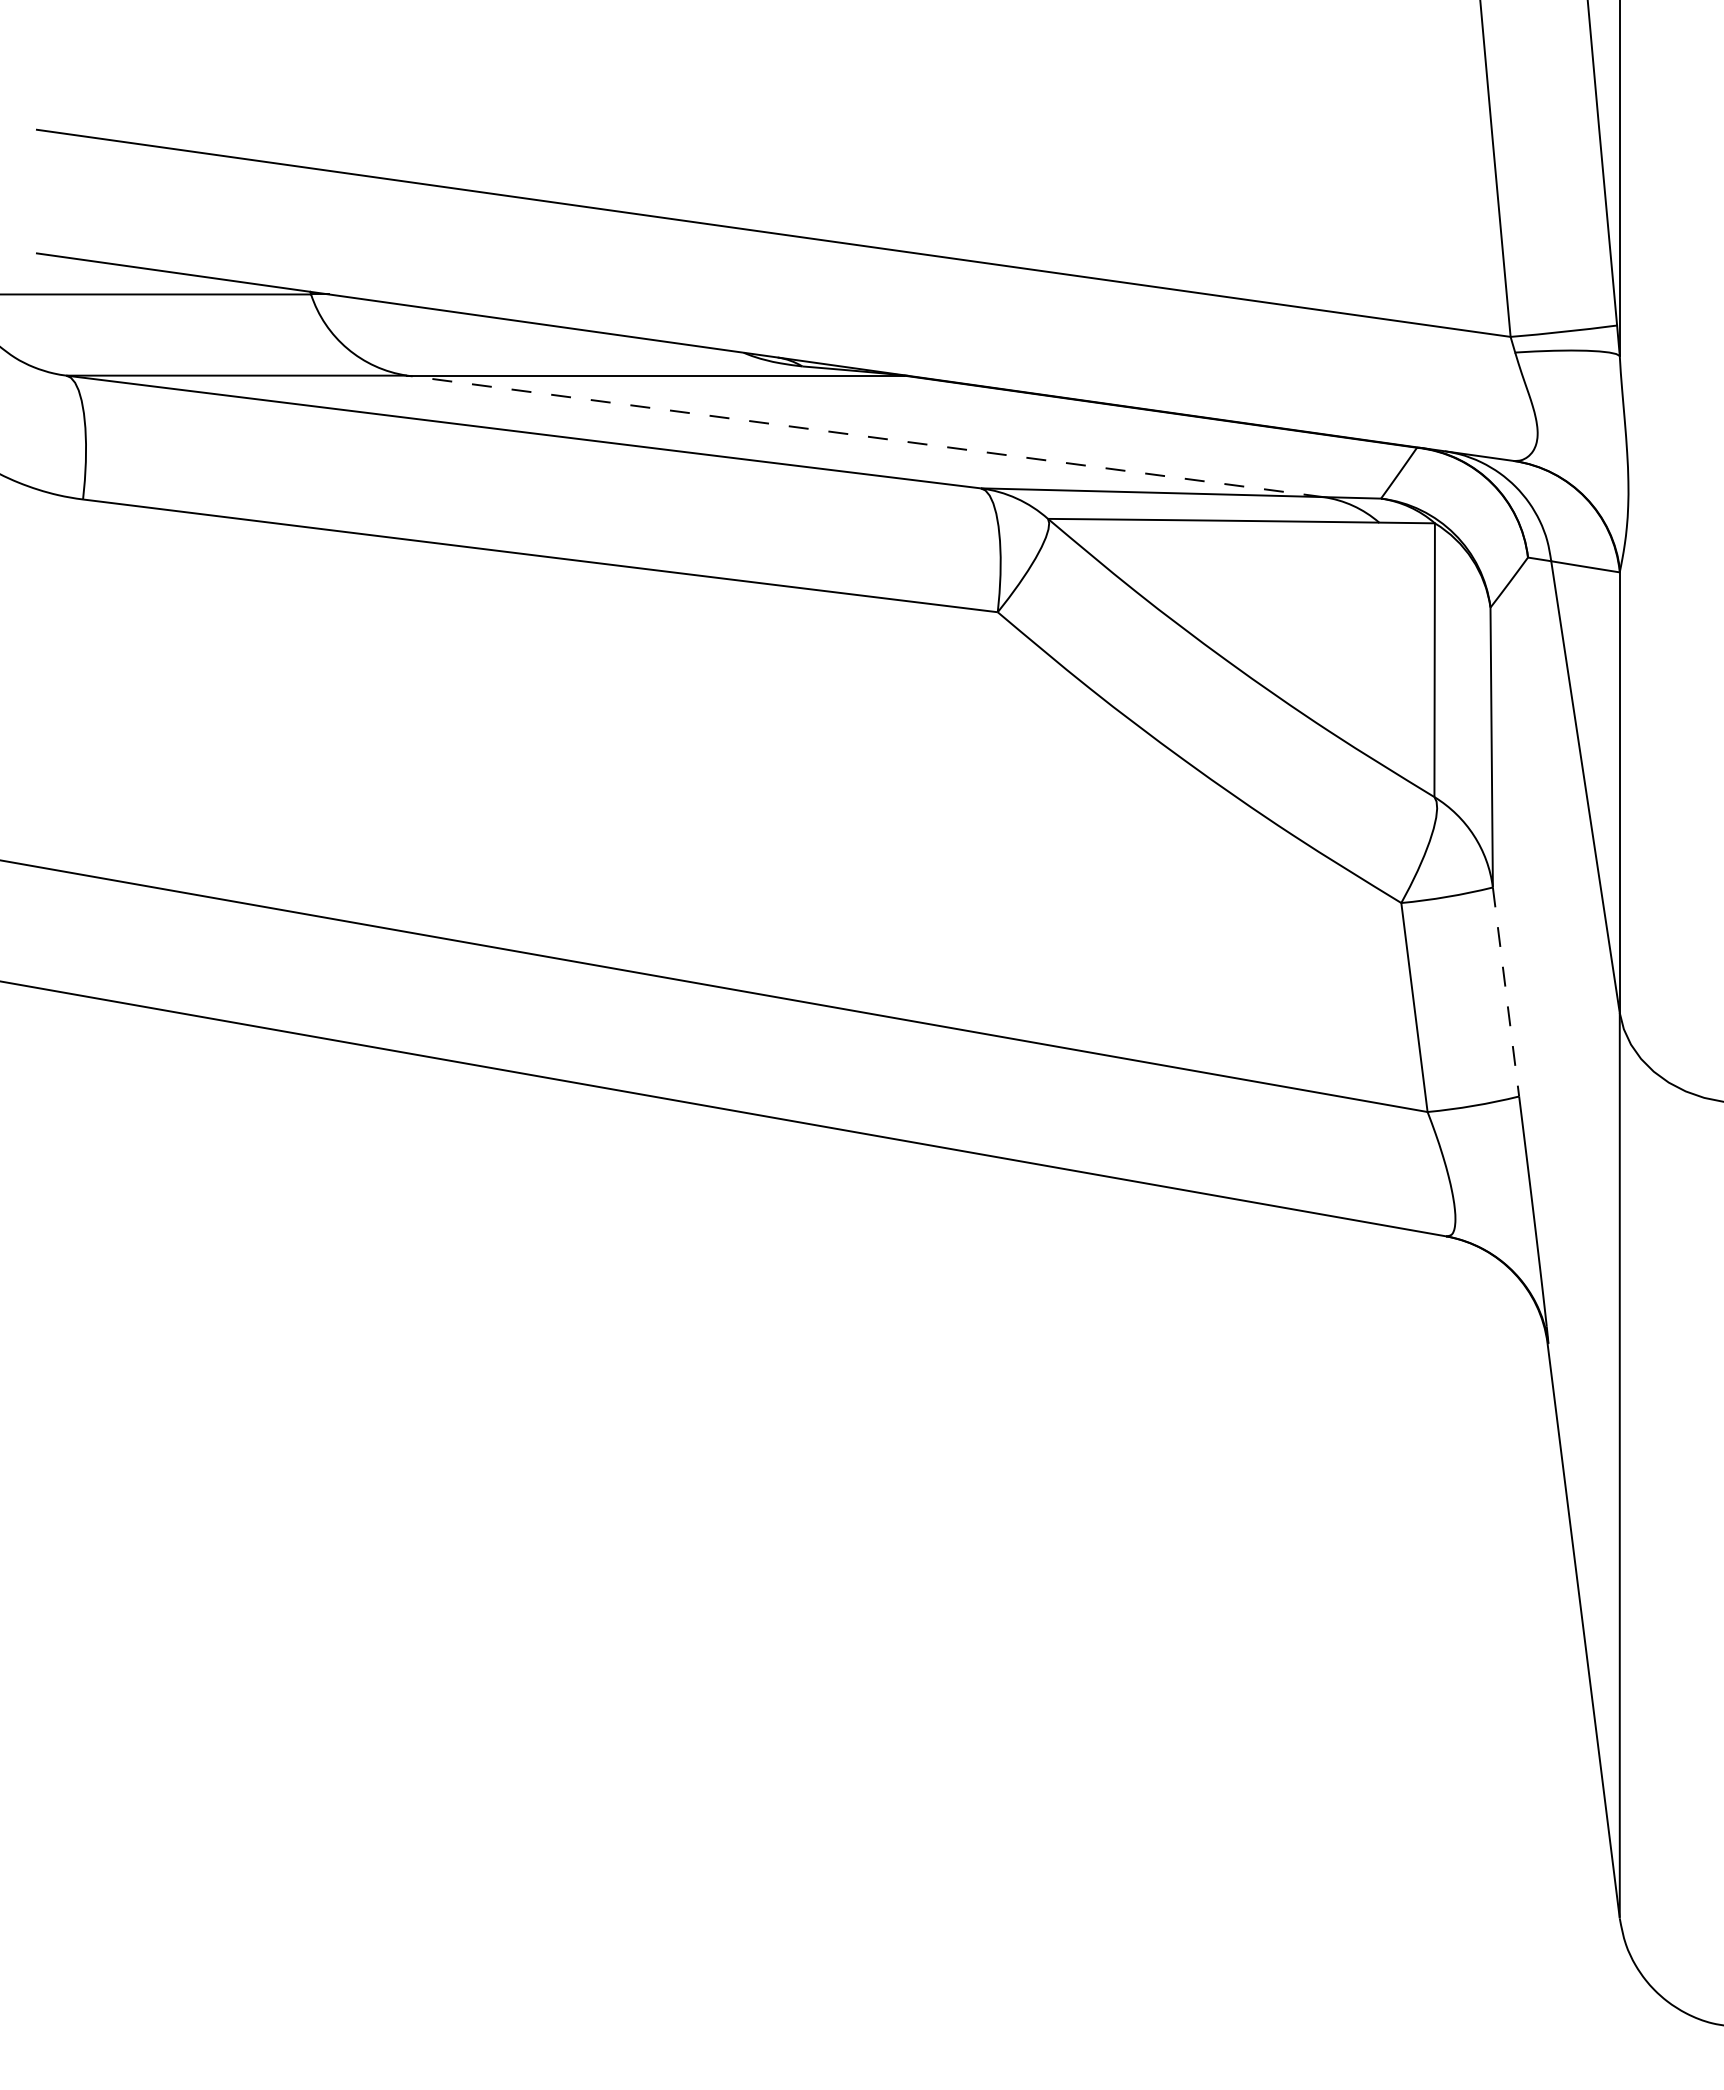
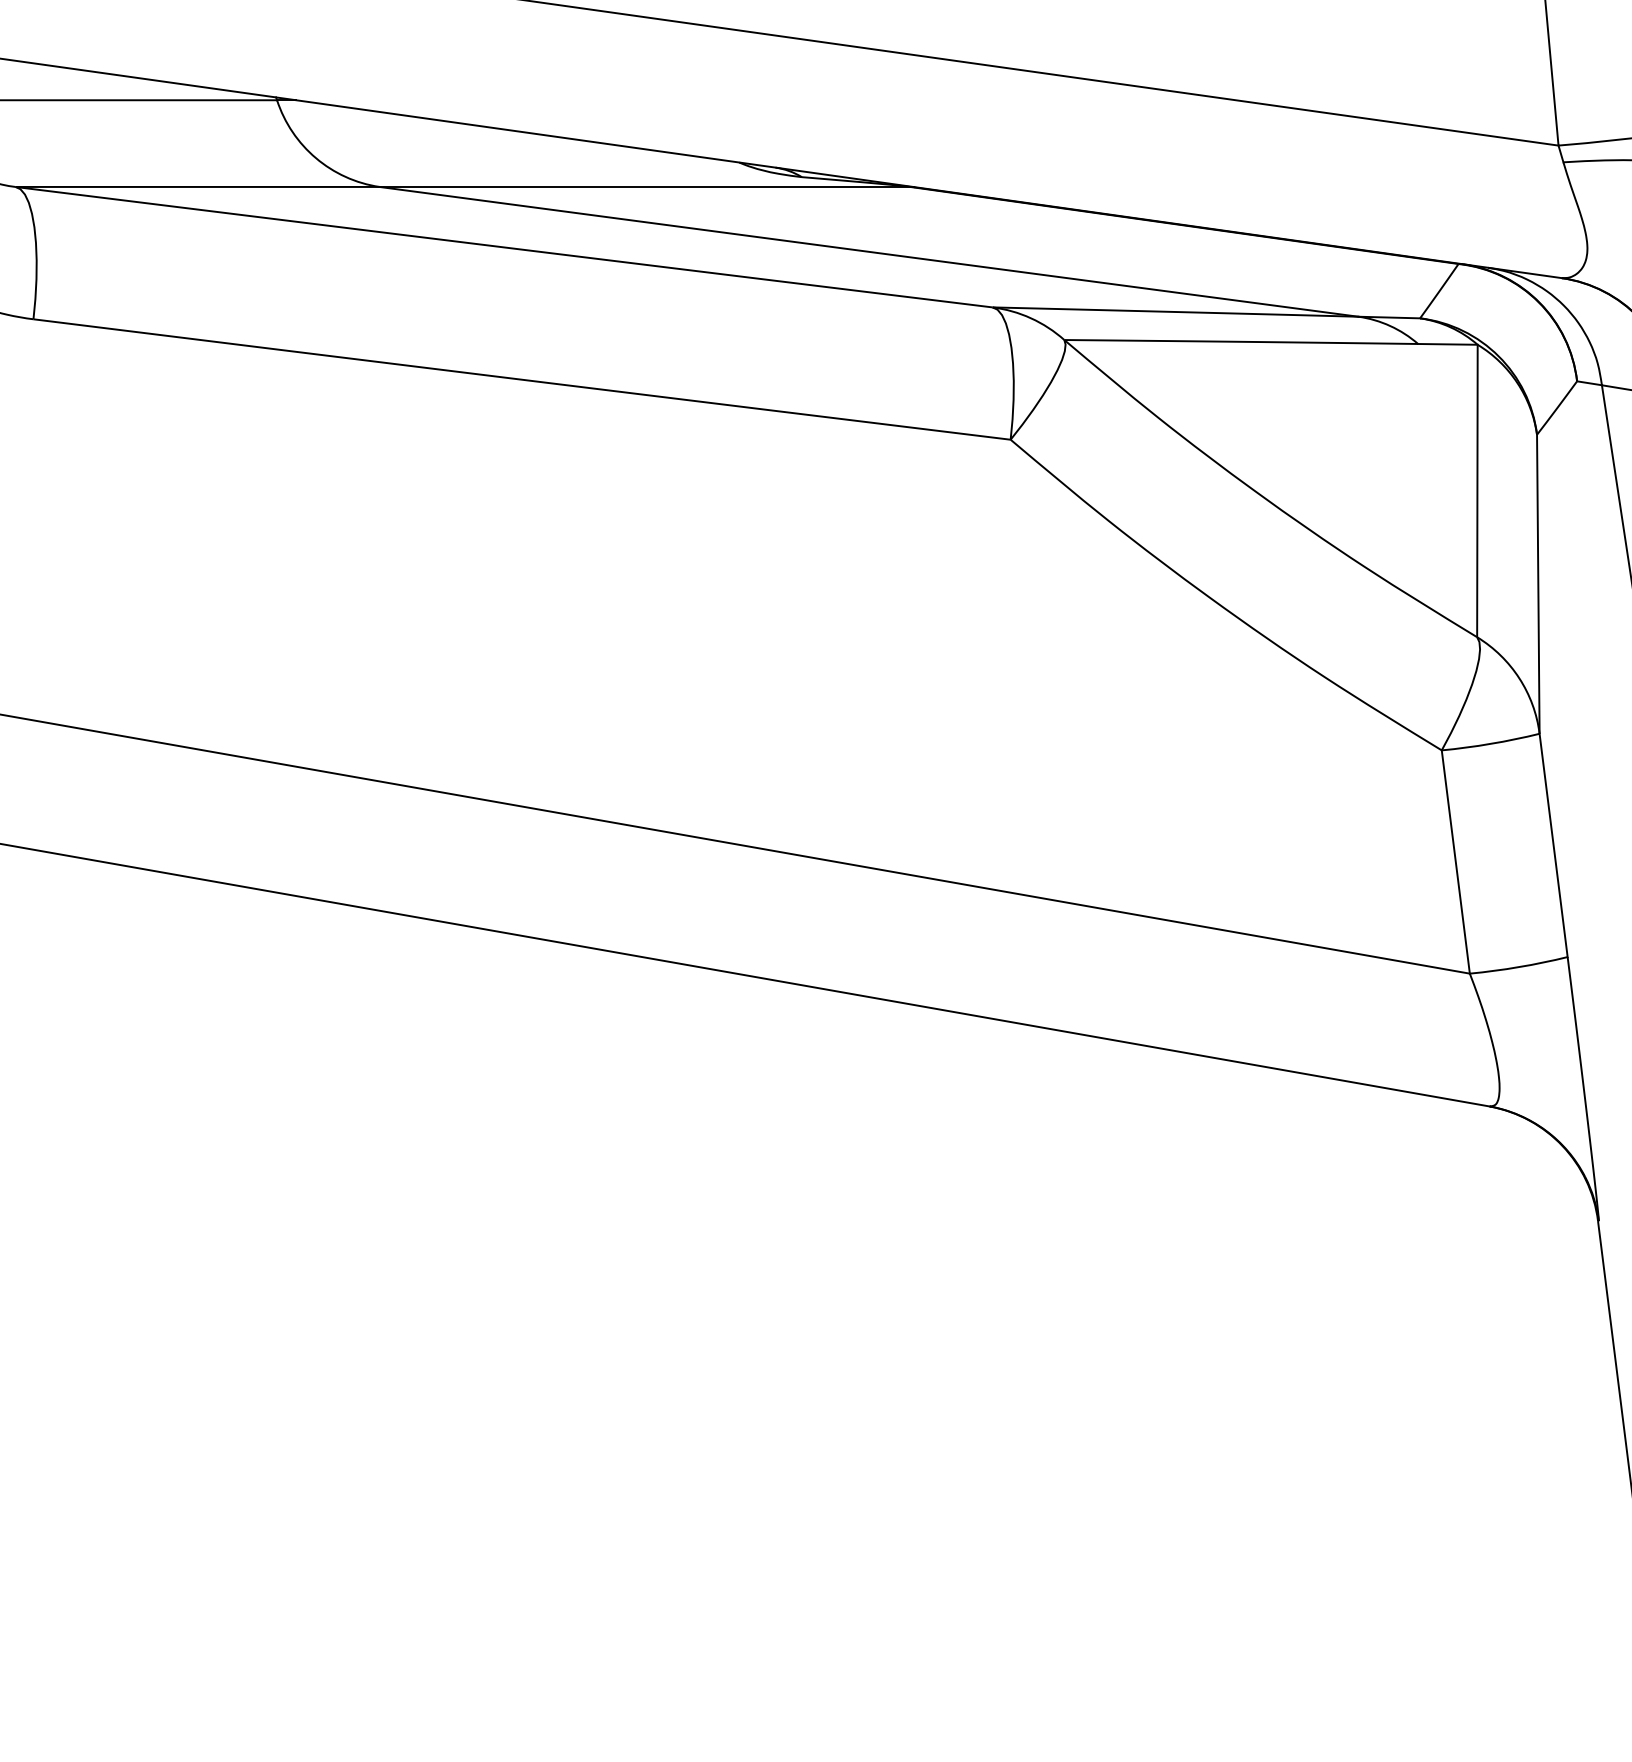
line: (864, 436) -> (868, 251), dashed -> solid
line: (1506, 992) -> (1554, 845), dashed -> solid

